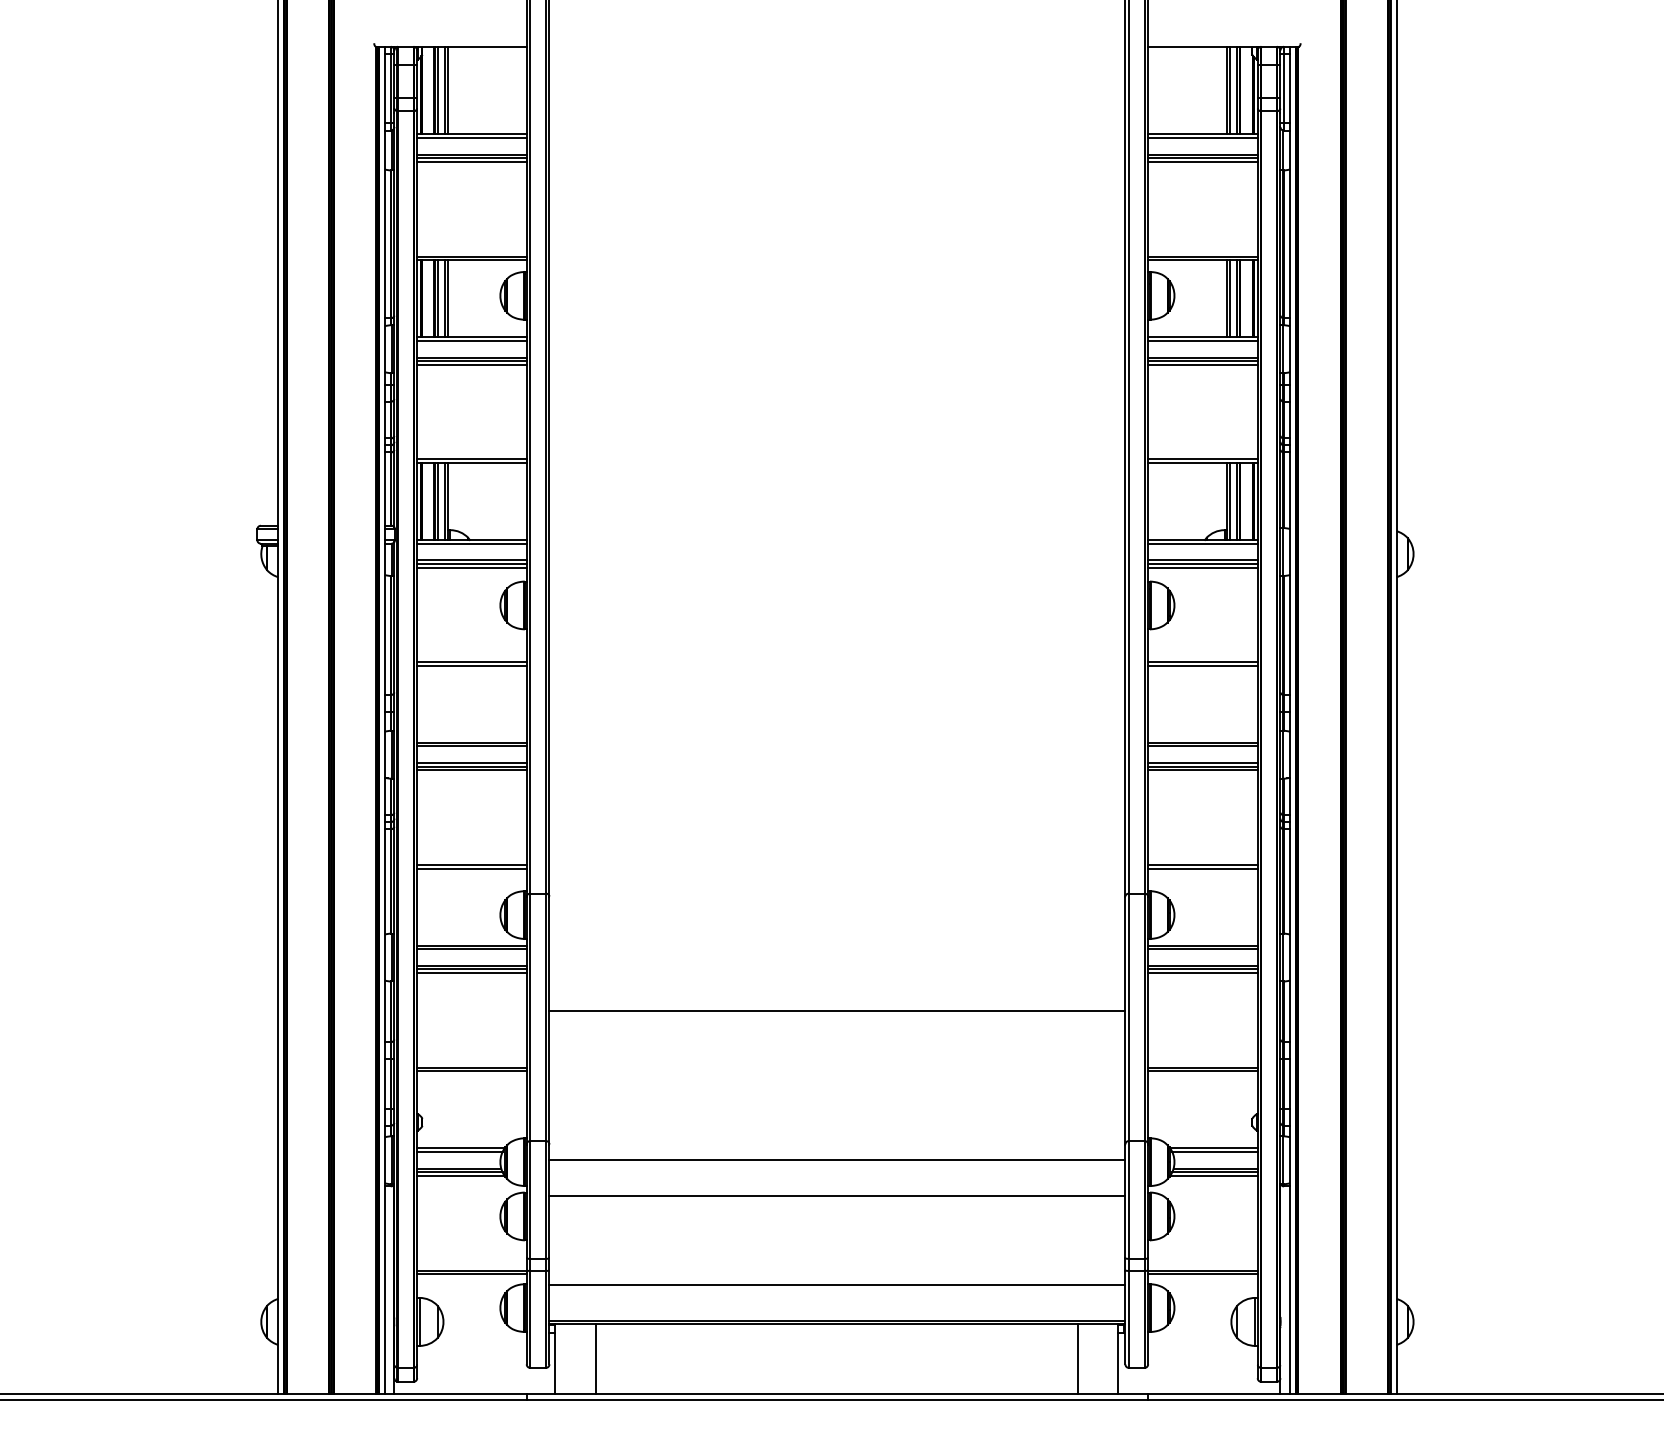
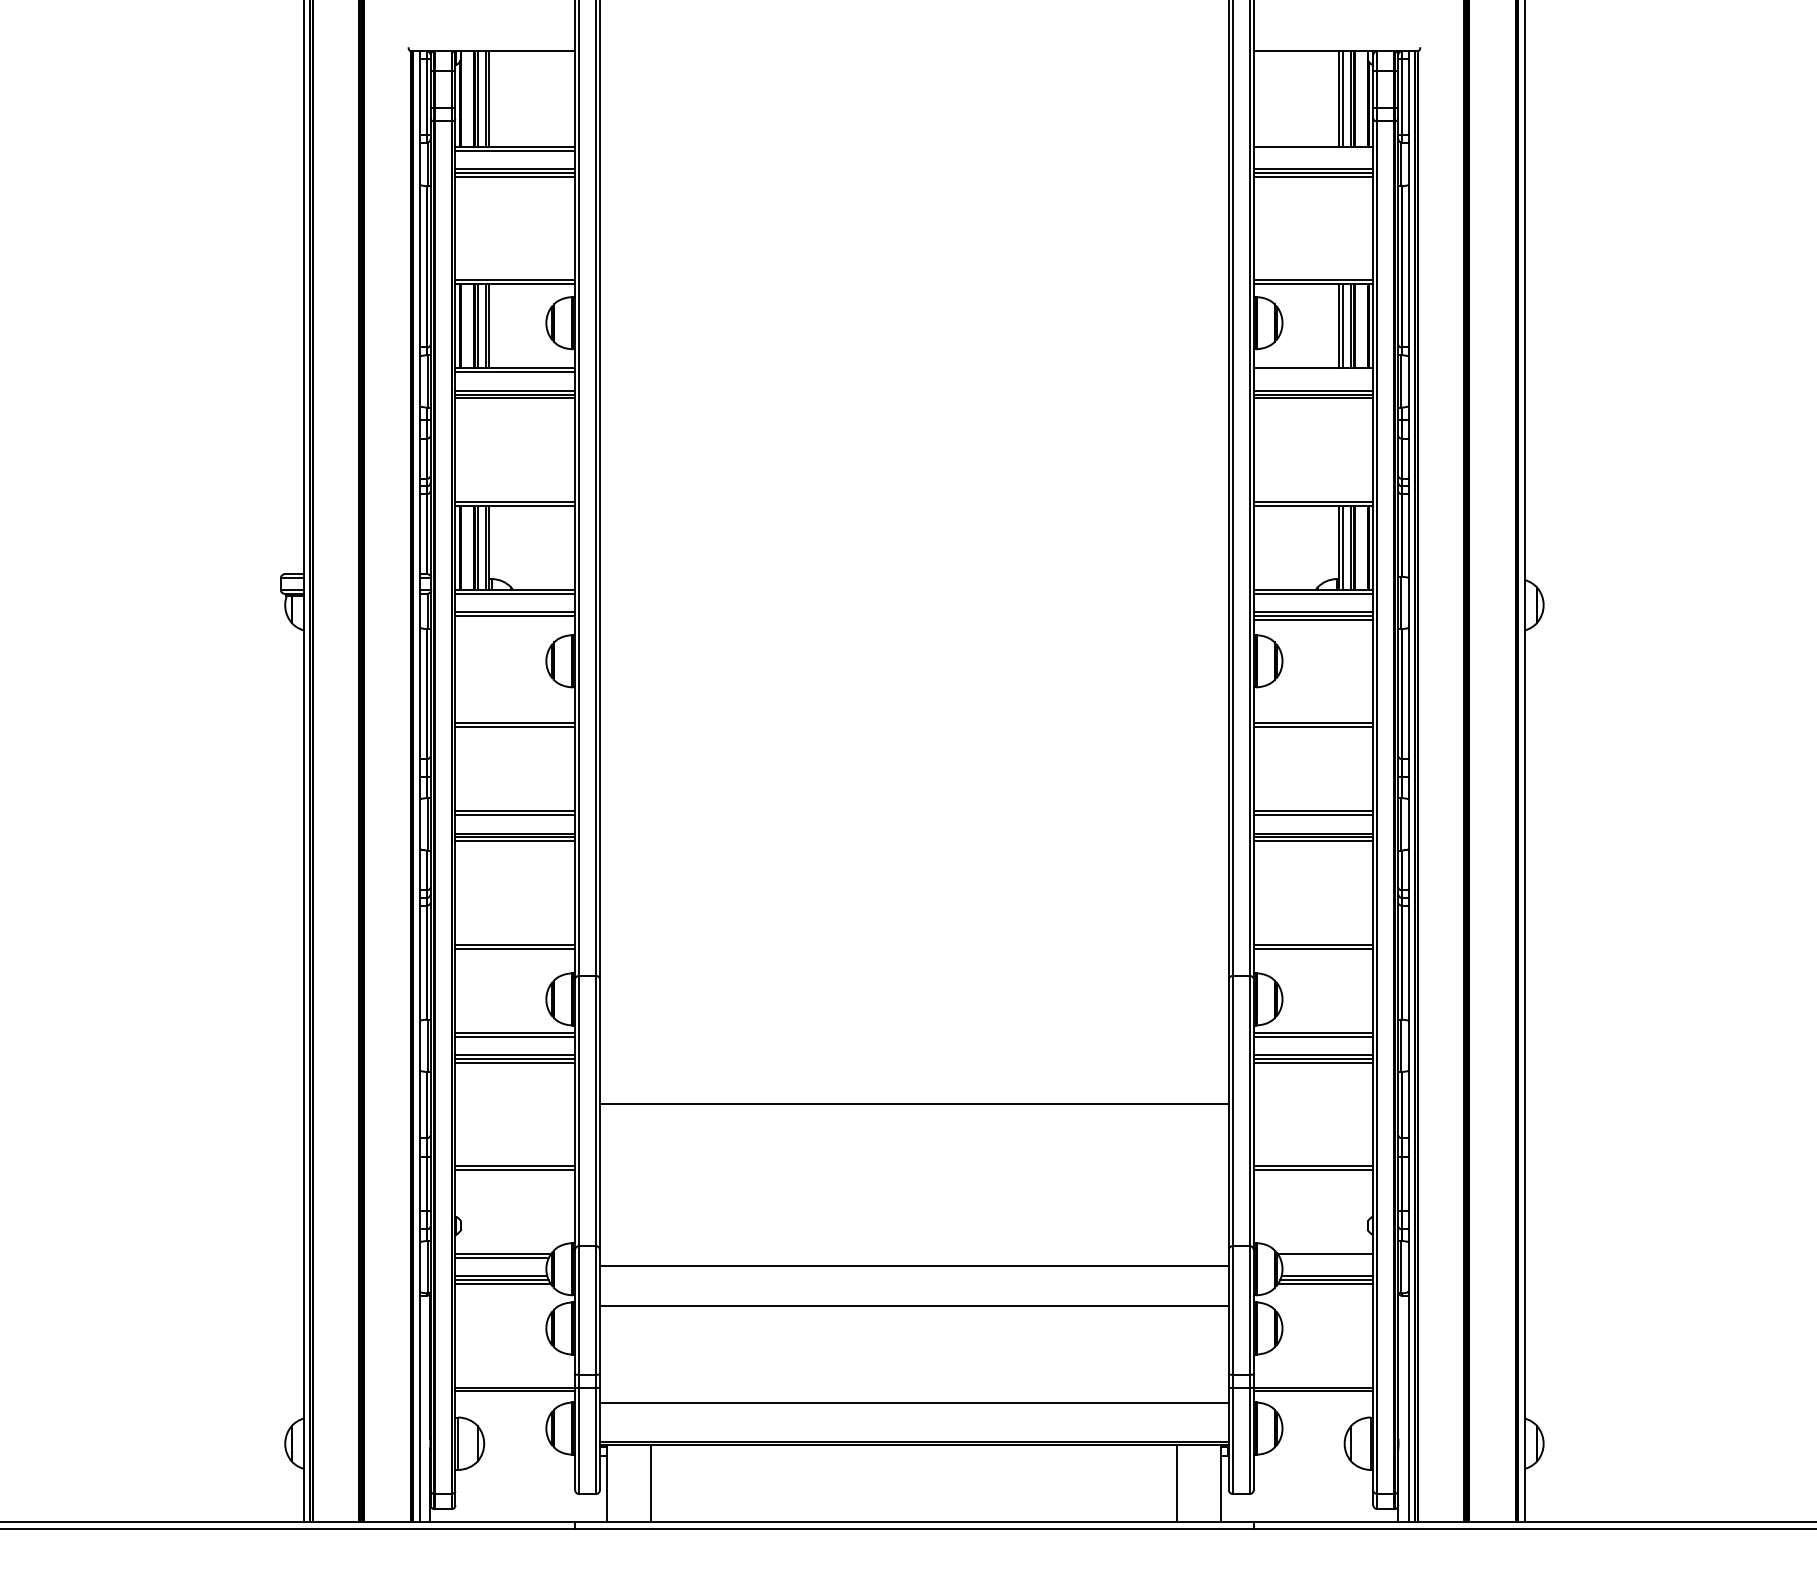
line: (1202, 138) -> (1313, 151), removed
line: (1202, 340) -> (1313, 371), removed
line: (471, 567) -> (514, 619), removed
line: (1214, 1151) -> (1326, 1257), removed

